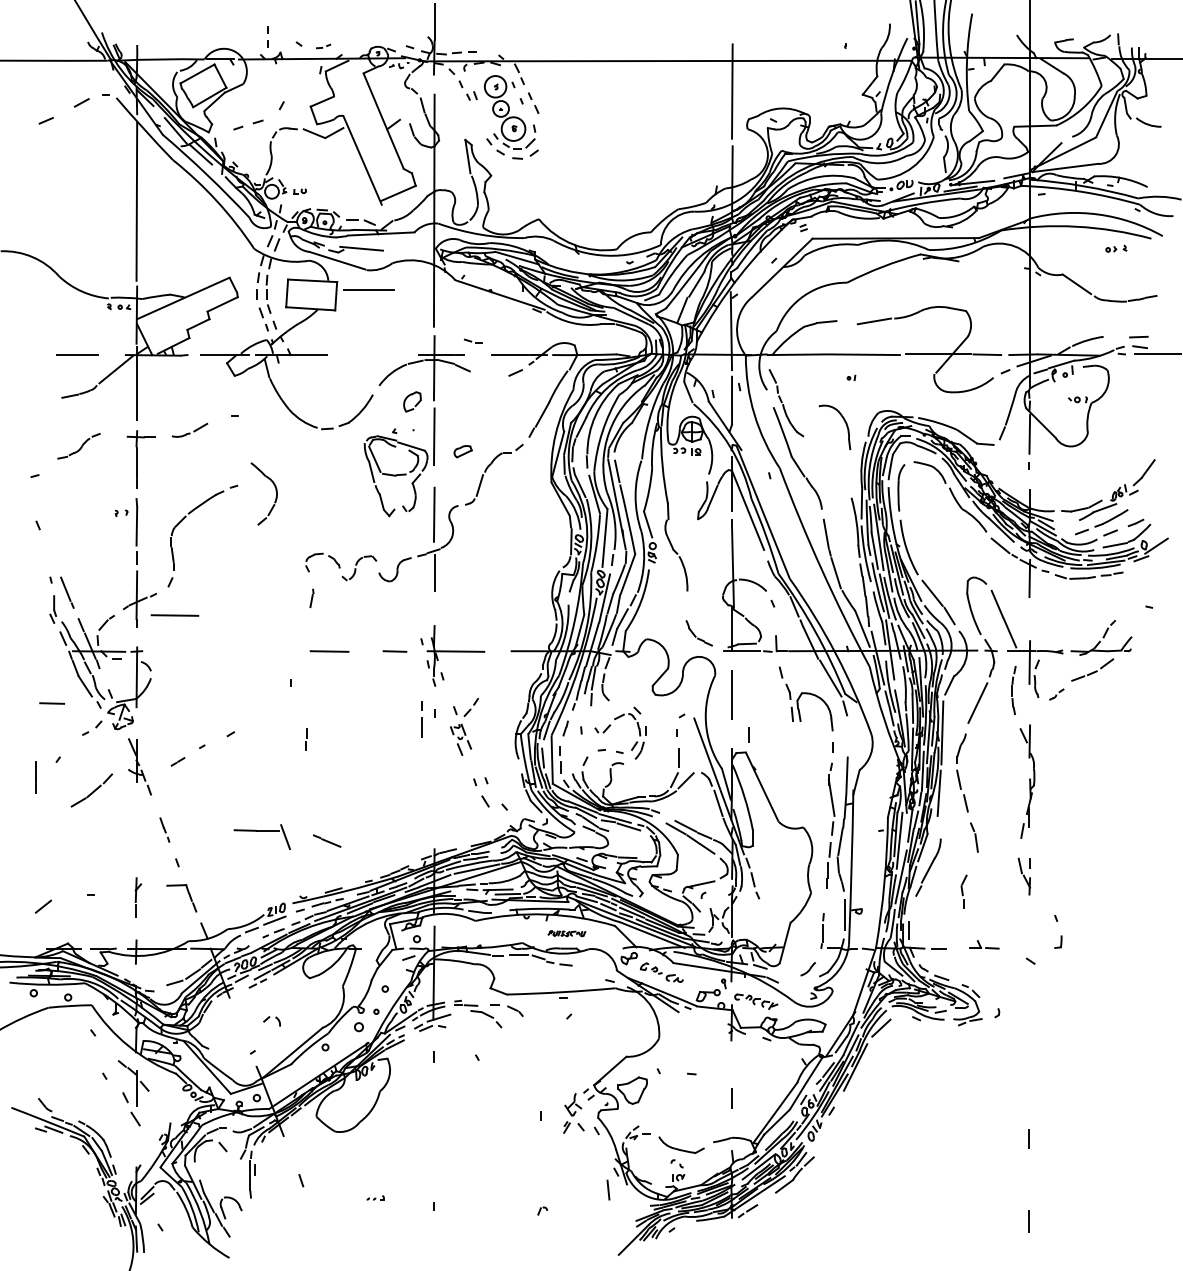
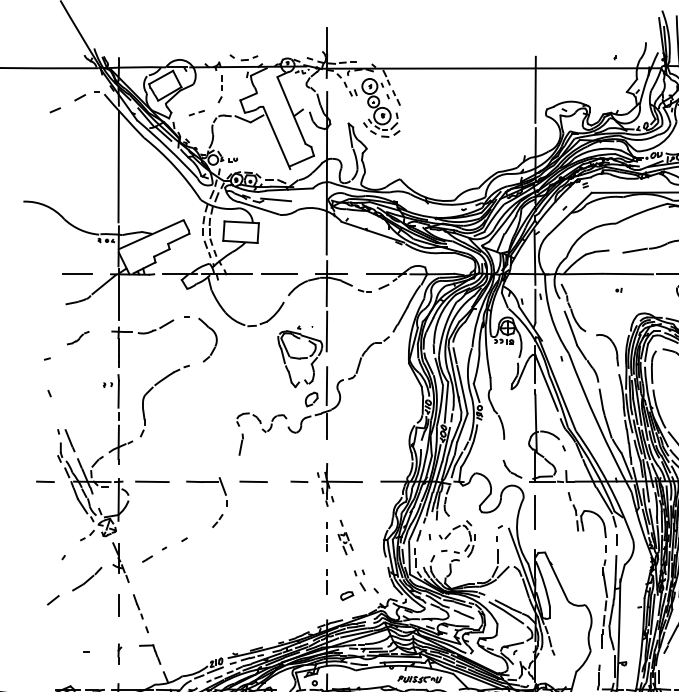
line: (267, 33) -> (221, 80), moved
part: (323, 46) -> (249, 58), size x1.67
part: (248, 124) -> (196, 112), size x0.71
line: (368, 289) -> (278, 273), moved
part: (473, 340) -> (364, 290), moved
part: (412, 401) -> (311, 399), moved
part: (844, 422) -> (614, 346), moved
part: (189, 430) -> (155, 327), size x1.43
part: (78, 445) -> (77, 337), size x0.71
part: (462, 451) -> (346, 595), moved
part: (275, 491) -> (215, 338), moved
part: (311, 598) -> (240, 444), size x1.67
line: (174, 615) -> (152, 481), moved
line: (51, 703) -> (44, 481), moved
part: (470, 707) -> (217, 521), moved
line: (421, 719) -> (327, 581), moved
line: (748, 734) -> (616, 539), moved
line: (306, 738) -> (327, 542), moved
line: (35, 777) -> (118, 605), moved
part: (164, 829) -> (138, 606), size x1.43
part: (261, 837) -> (205, 486), moved
line: (327, 840) -> (464, 614), moved
part: (138, 897) -> (119, 654), size x0.71
line: (43, 906) -> (53, 600), moved
part: (566, 933) -> (419, 679), size x1.67

